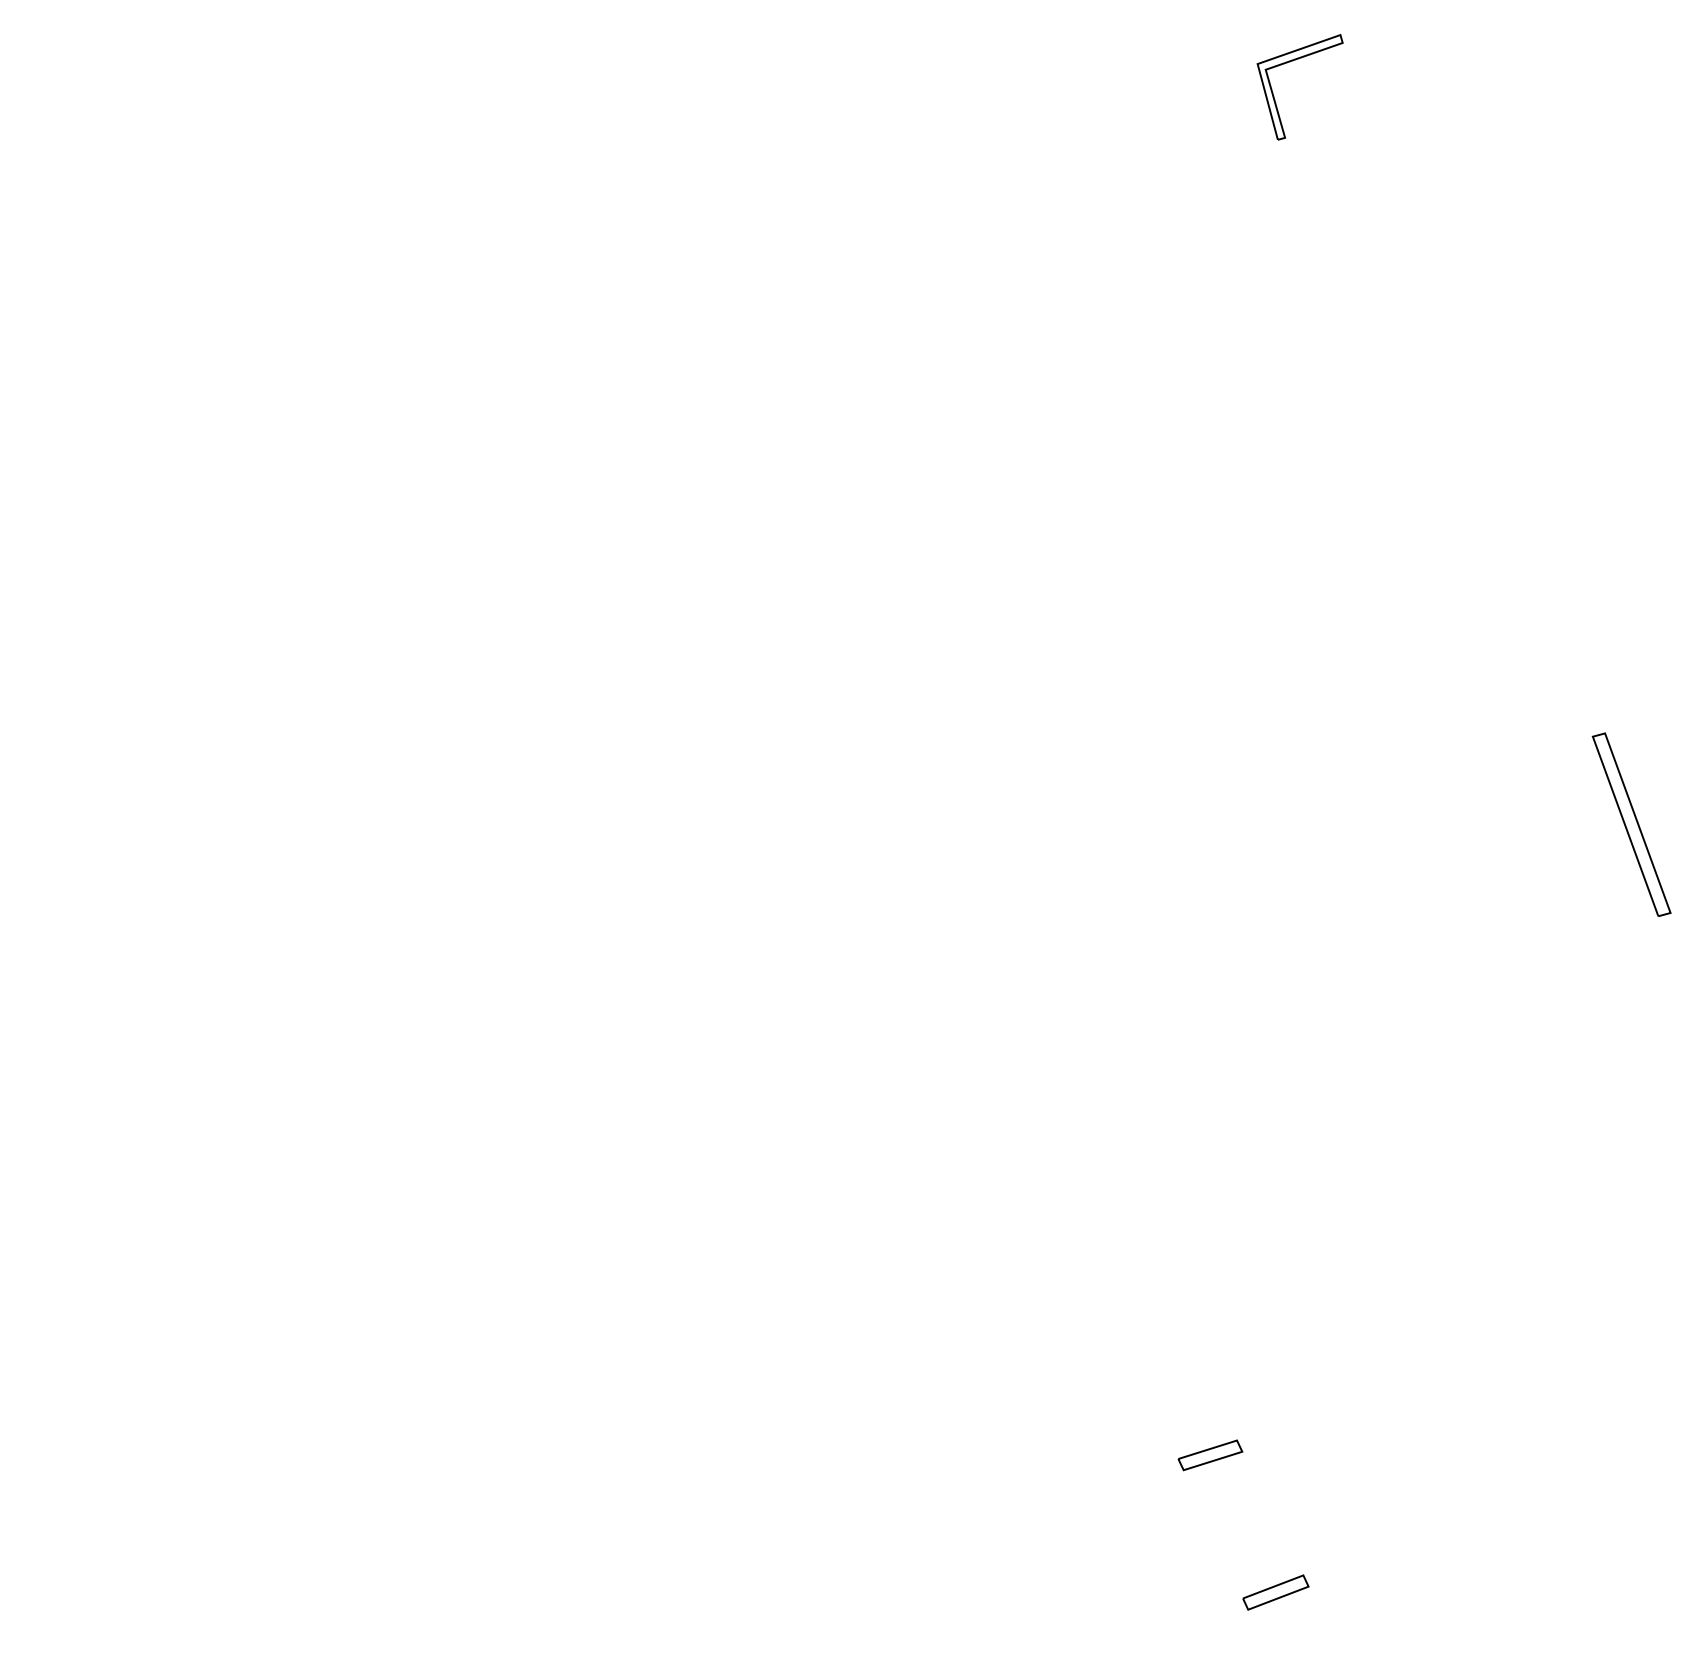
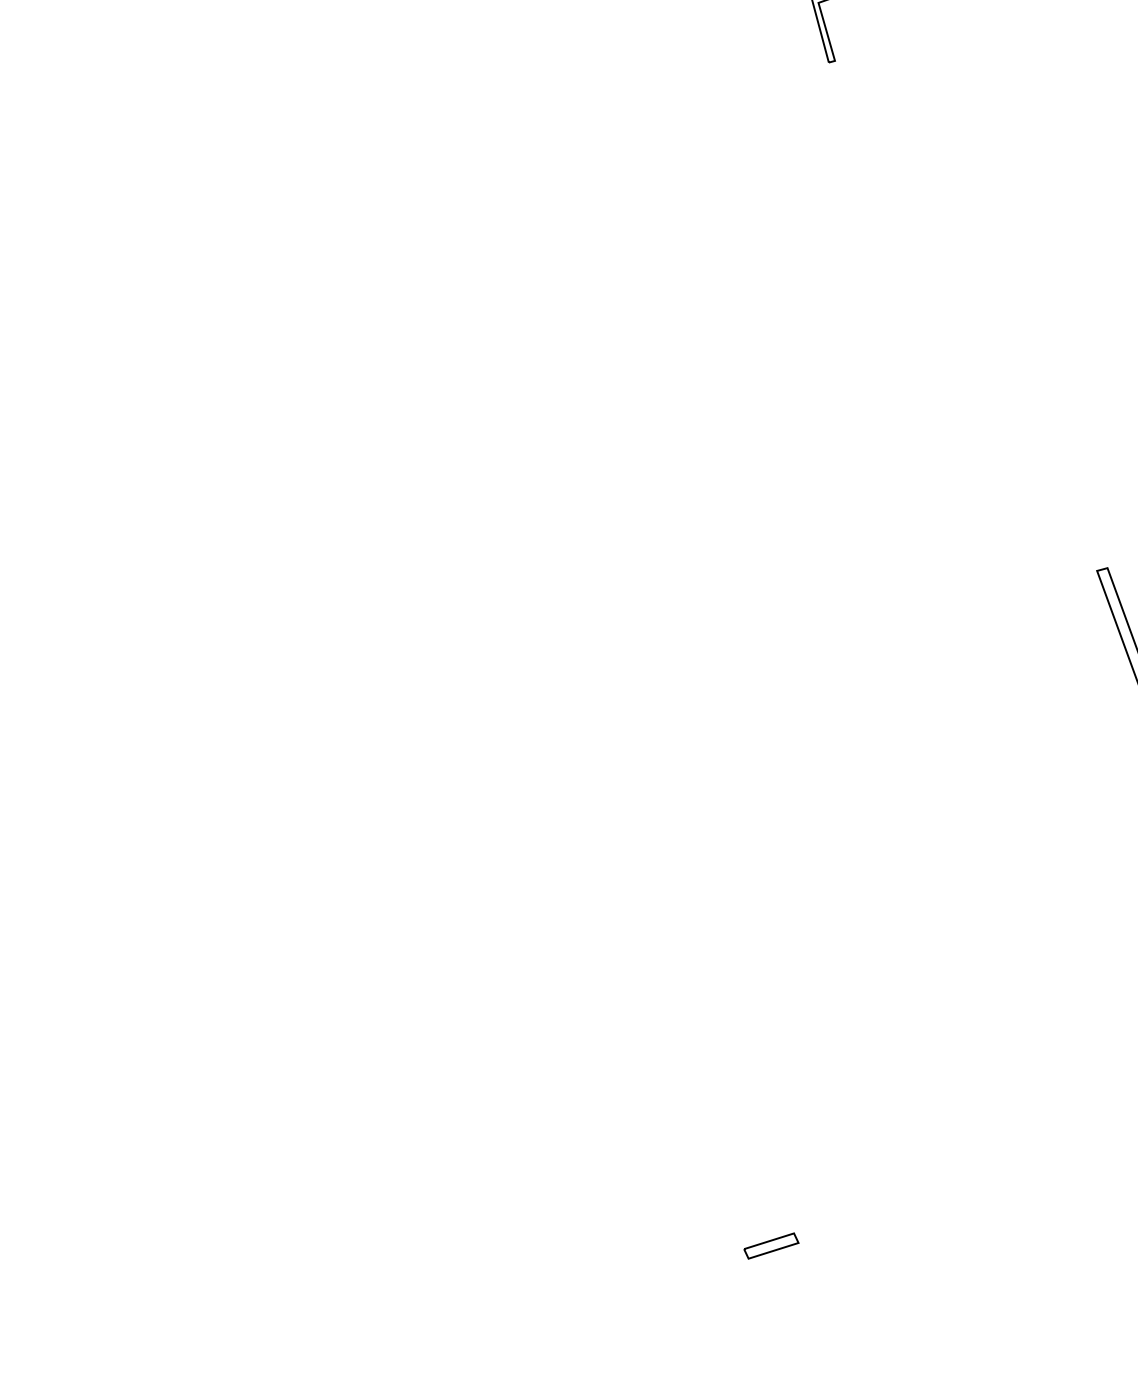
part: (1210, 1455) -> (771, 1246), moved
part: (1275, 1592) -> (826, 1299), removed

